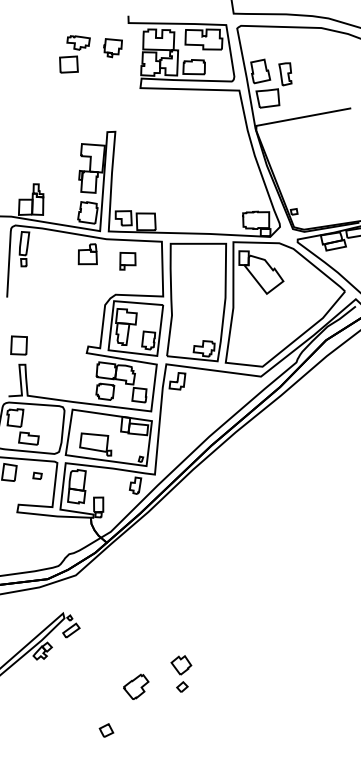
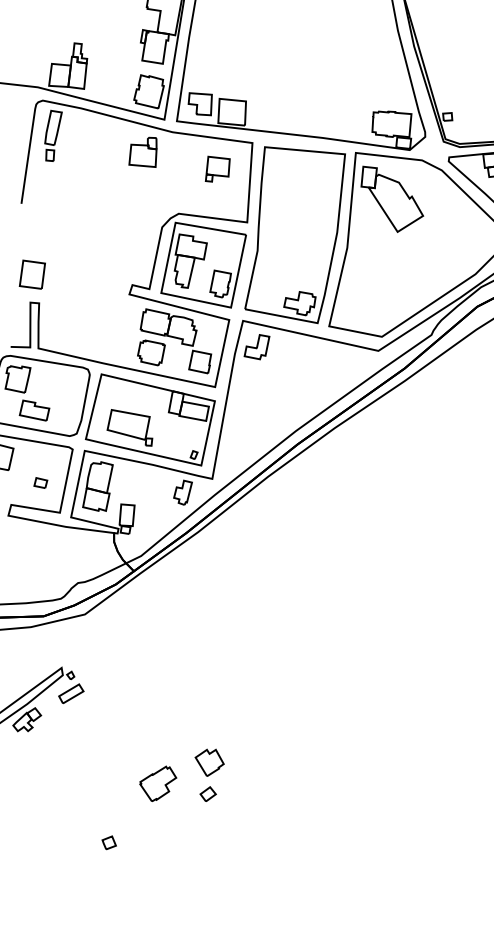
part: (127, 261) -> (217, 170), moved
part: (37, 475) -> (40, 482), moved
part: (181, 673) -> (208, 774), moved
part: (106, 730) -> (109, 842), size x0.71

